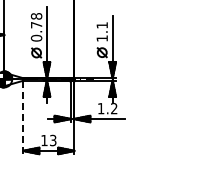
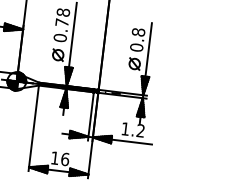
text: (101, 31) -> (136, 39), 1.1 -> 0.8
line: (23, 117) -> (33, 128), dashed -> solid
text: (52, 140) -> (64, 159), 13 -> 16

